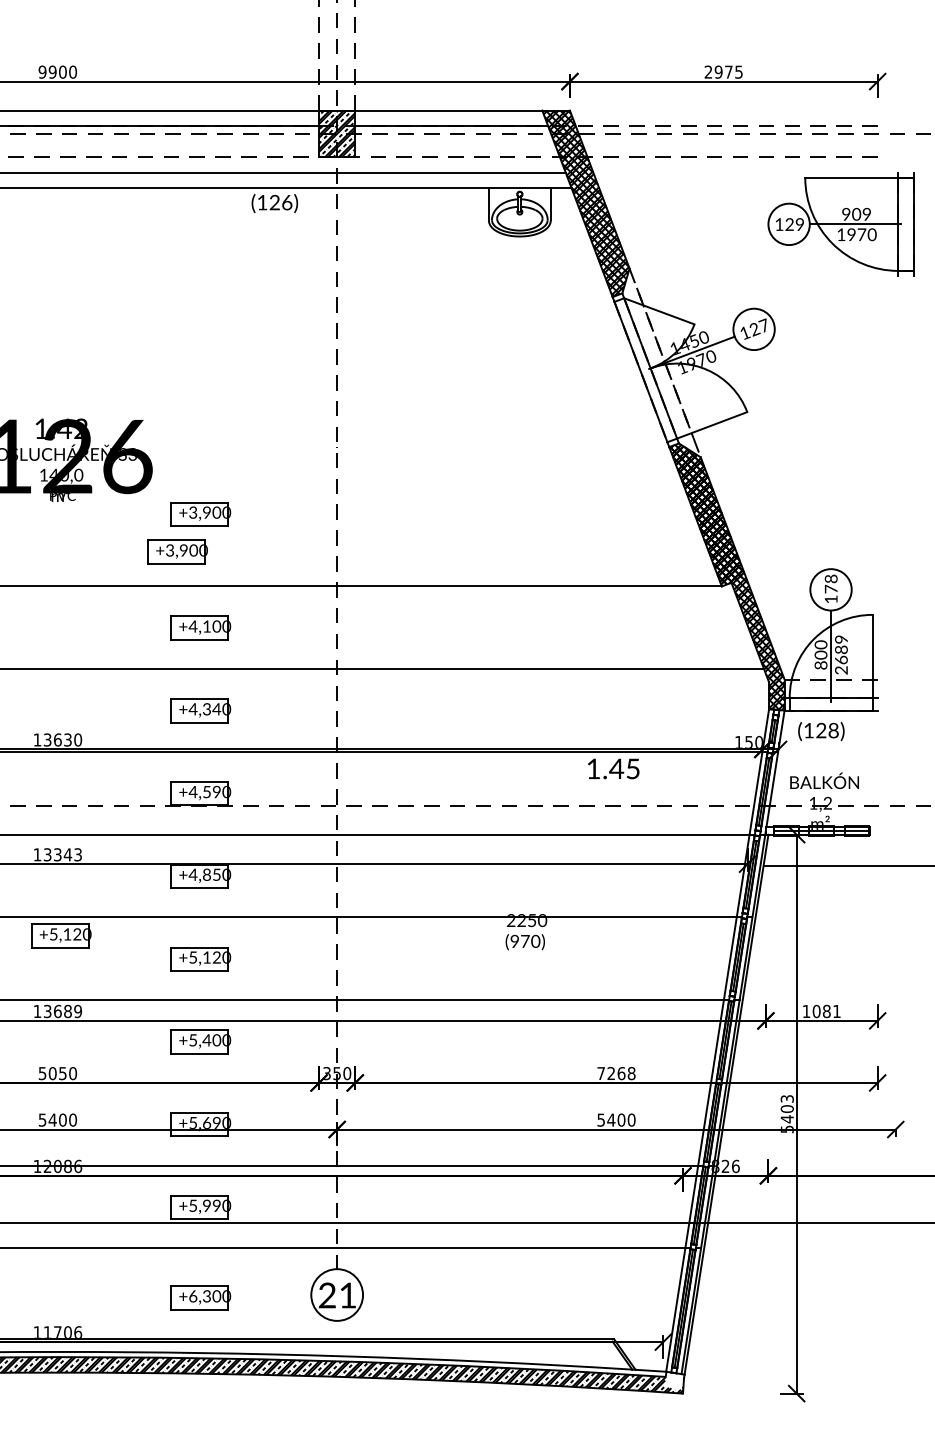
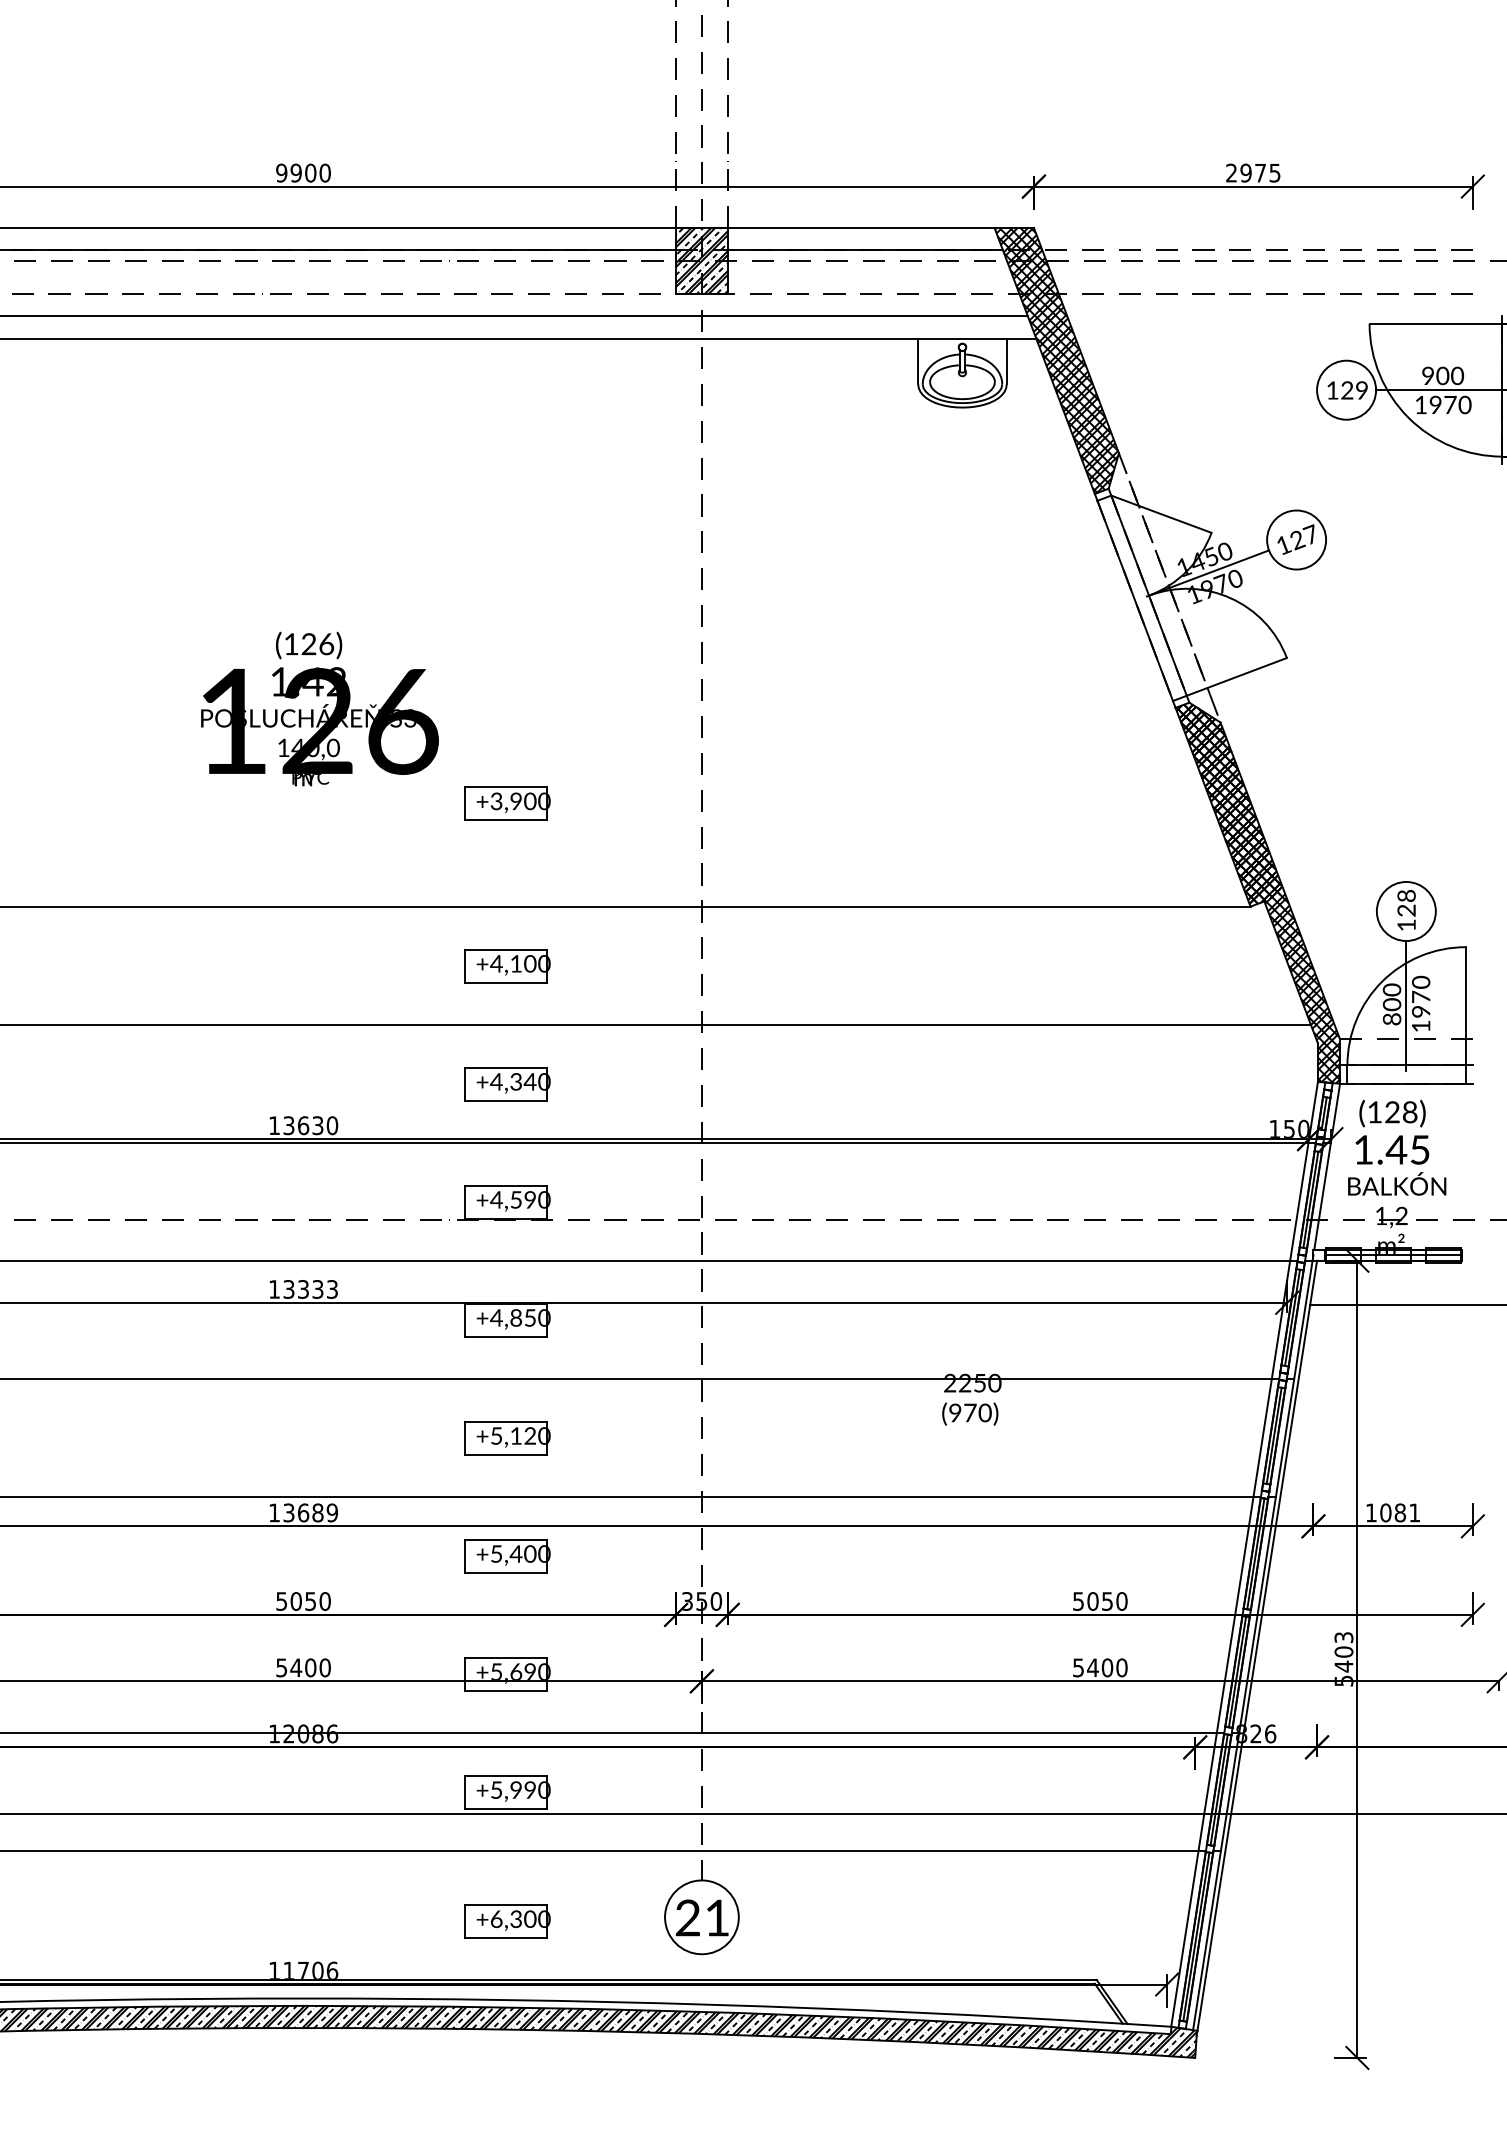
text: (275, 203) -> (309, 645), moved
text: (866, 214) -> (1457, 376), 909 -> 900
part: (177, 551) -> (474, 857), removed
text: (831, 589) -> (1406, 910), 178 -> 128
text: (841, 654) -> (1421, 1003), 2689 -> 1970
text: (613, 768) -> (1392, 1149), moved
text: (67, 854) -> (317, 1289), 13343 -> 13333
part: (61, 936) -> (308, 1405), removed
text: (616, 1073) -> (1100, 1601), 7268 -> 5050
hatch: (674, 1380) -> (1183, 2039), added

